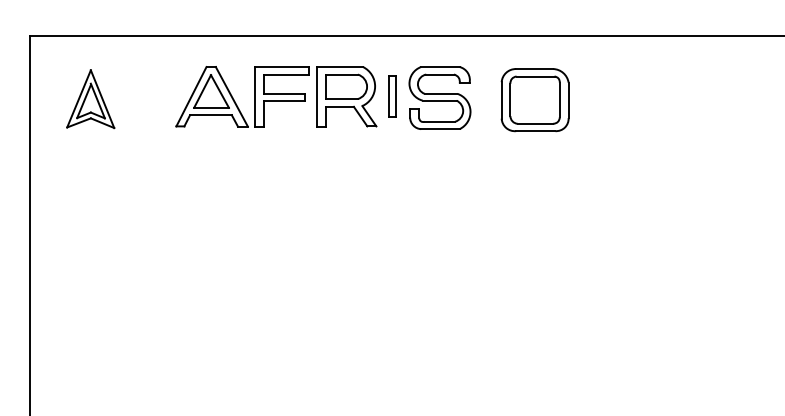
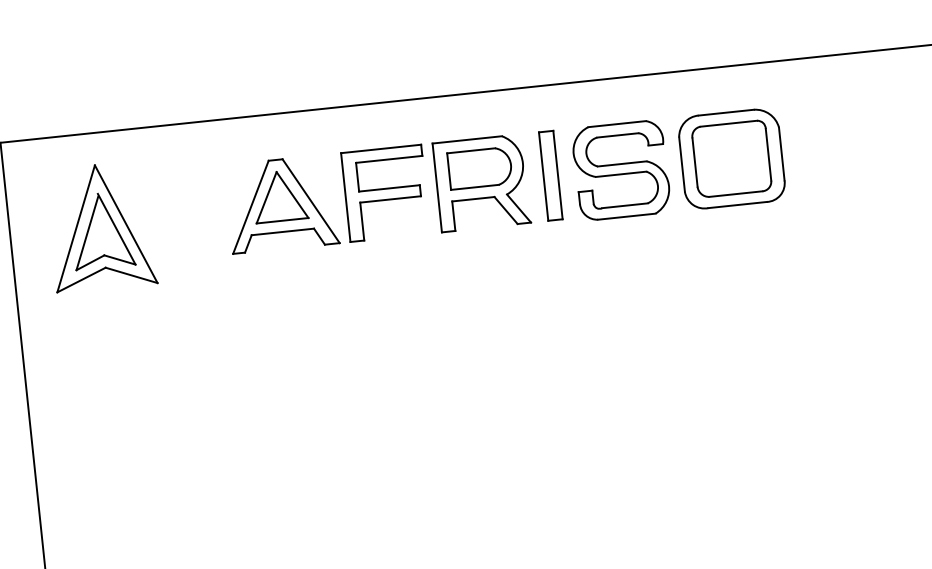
part: (392, 96) -> (550, 175), size x1.43
part: (90, 98) -> (100, 225), size x1.43
part: (534, 100) -> (730, 159), moved

